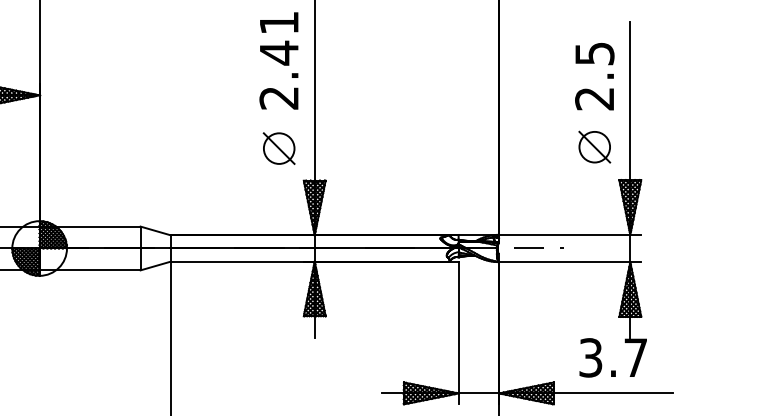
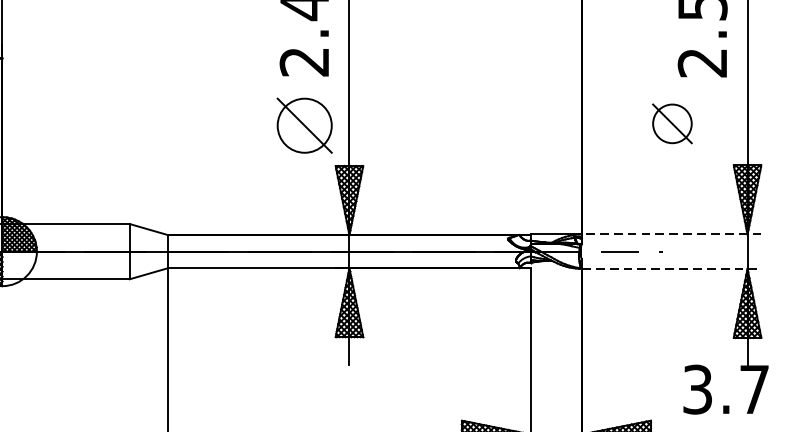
part: (594, 146) -> (672, 122), moved
part: (278, 148) -> (303, 125), size x1.4
line: (569, 234) -> (670, 234), solid -> dashed
line: (570, 262) -> (672, 269), solid -> dashed

